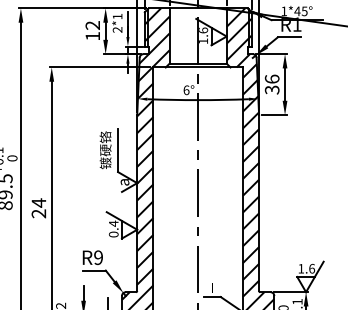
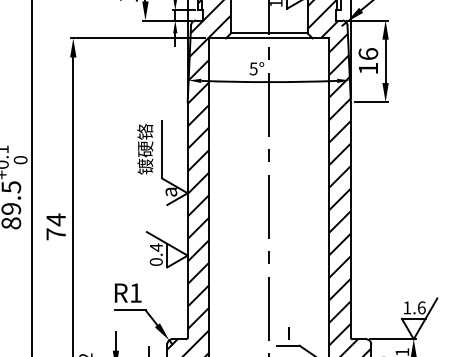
text: (271, 89) -> (367, 67), 36 -> 16
text: (186, 90) -> (253, 69), 6° -> 5°
text: (38, 213) -> (55, 233), 24 -> 74
text: (98, 257) -> (135, 292), R9 -> R1

